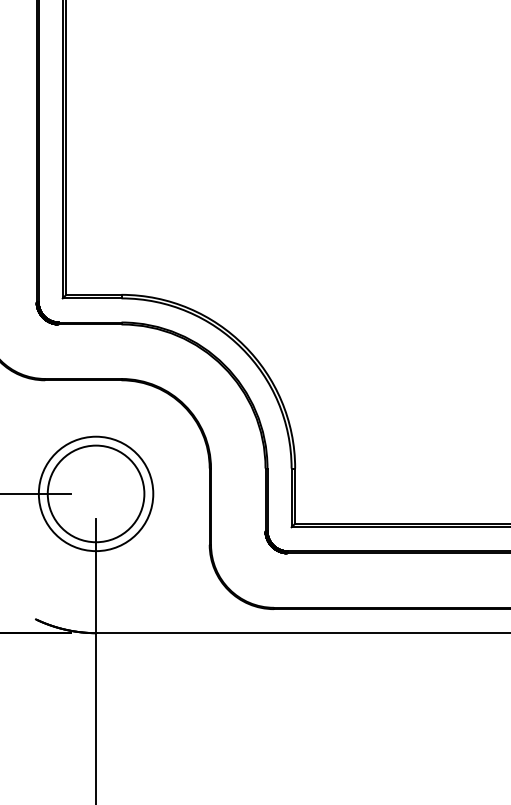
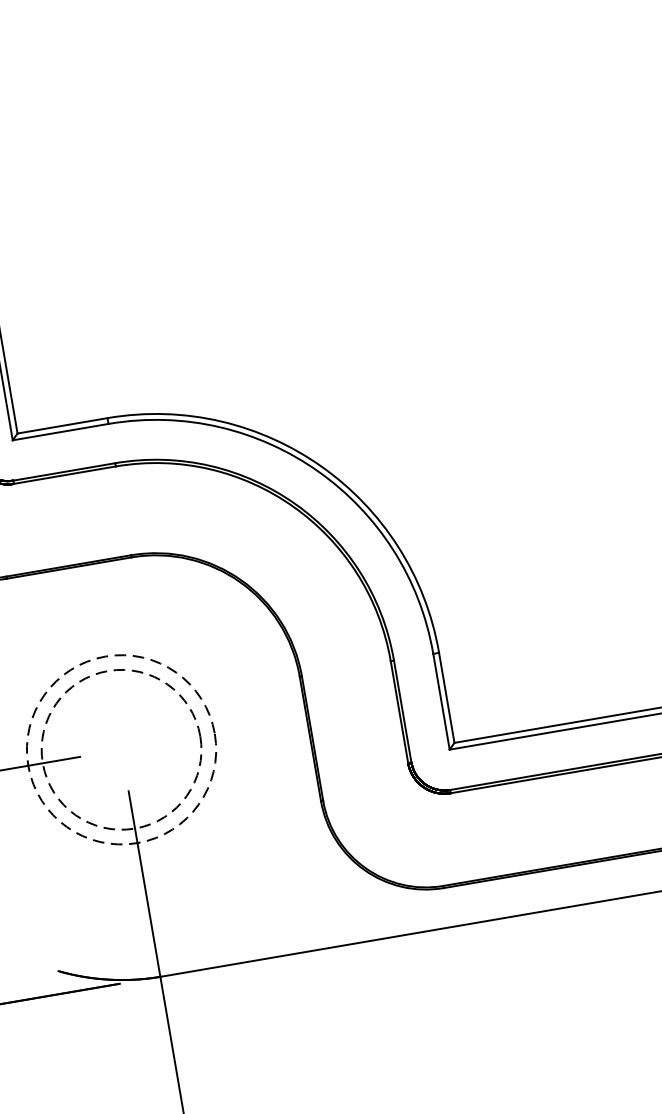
circle: (95, 493) -> (120, 749), solid -> dashed
circle: (95, 493) -> (120, 749), solid -> dashed

